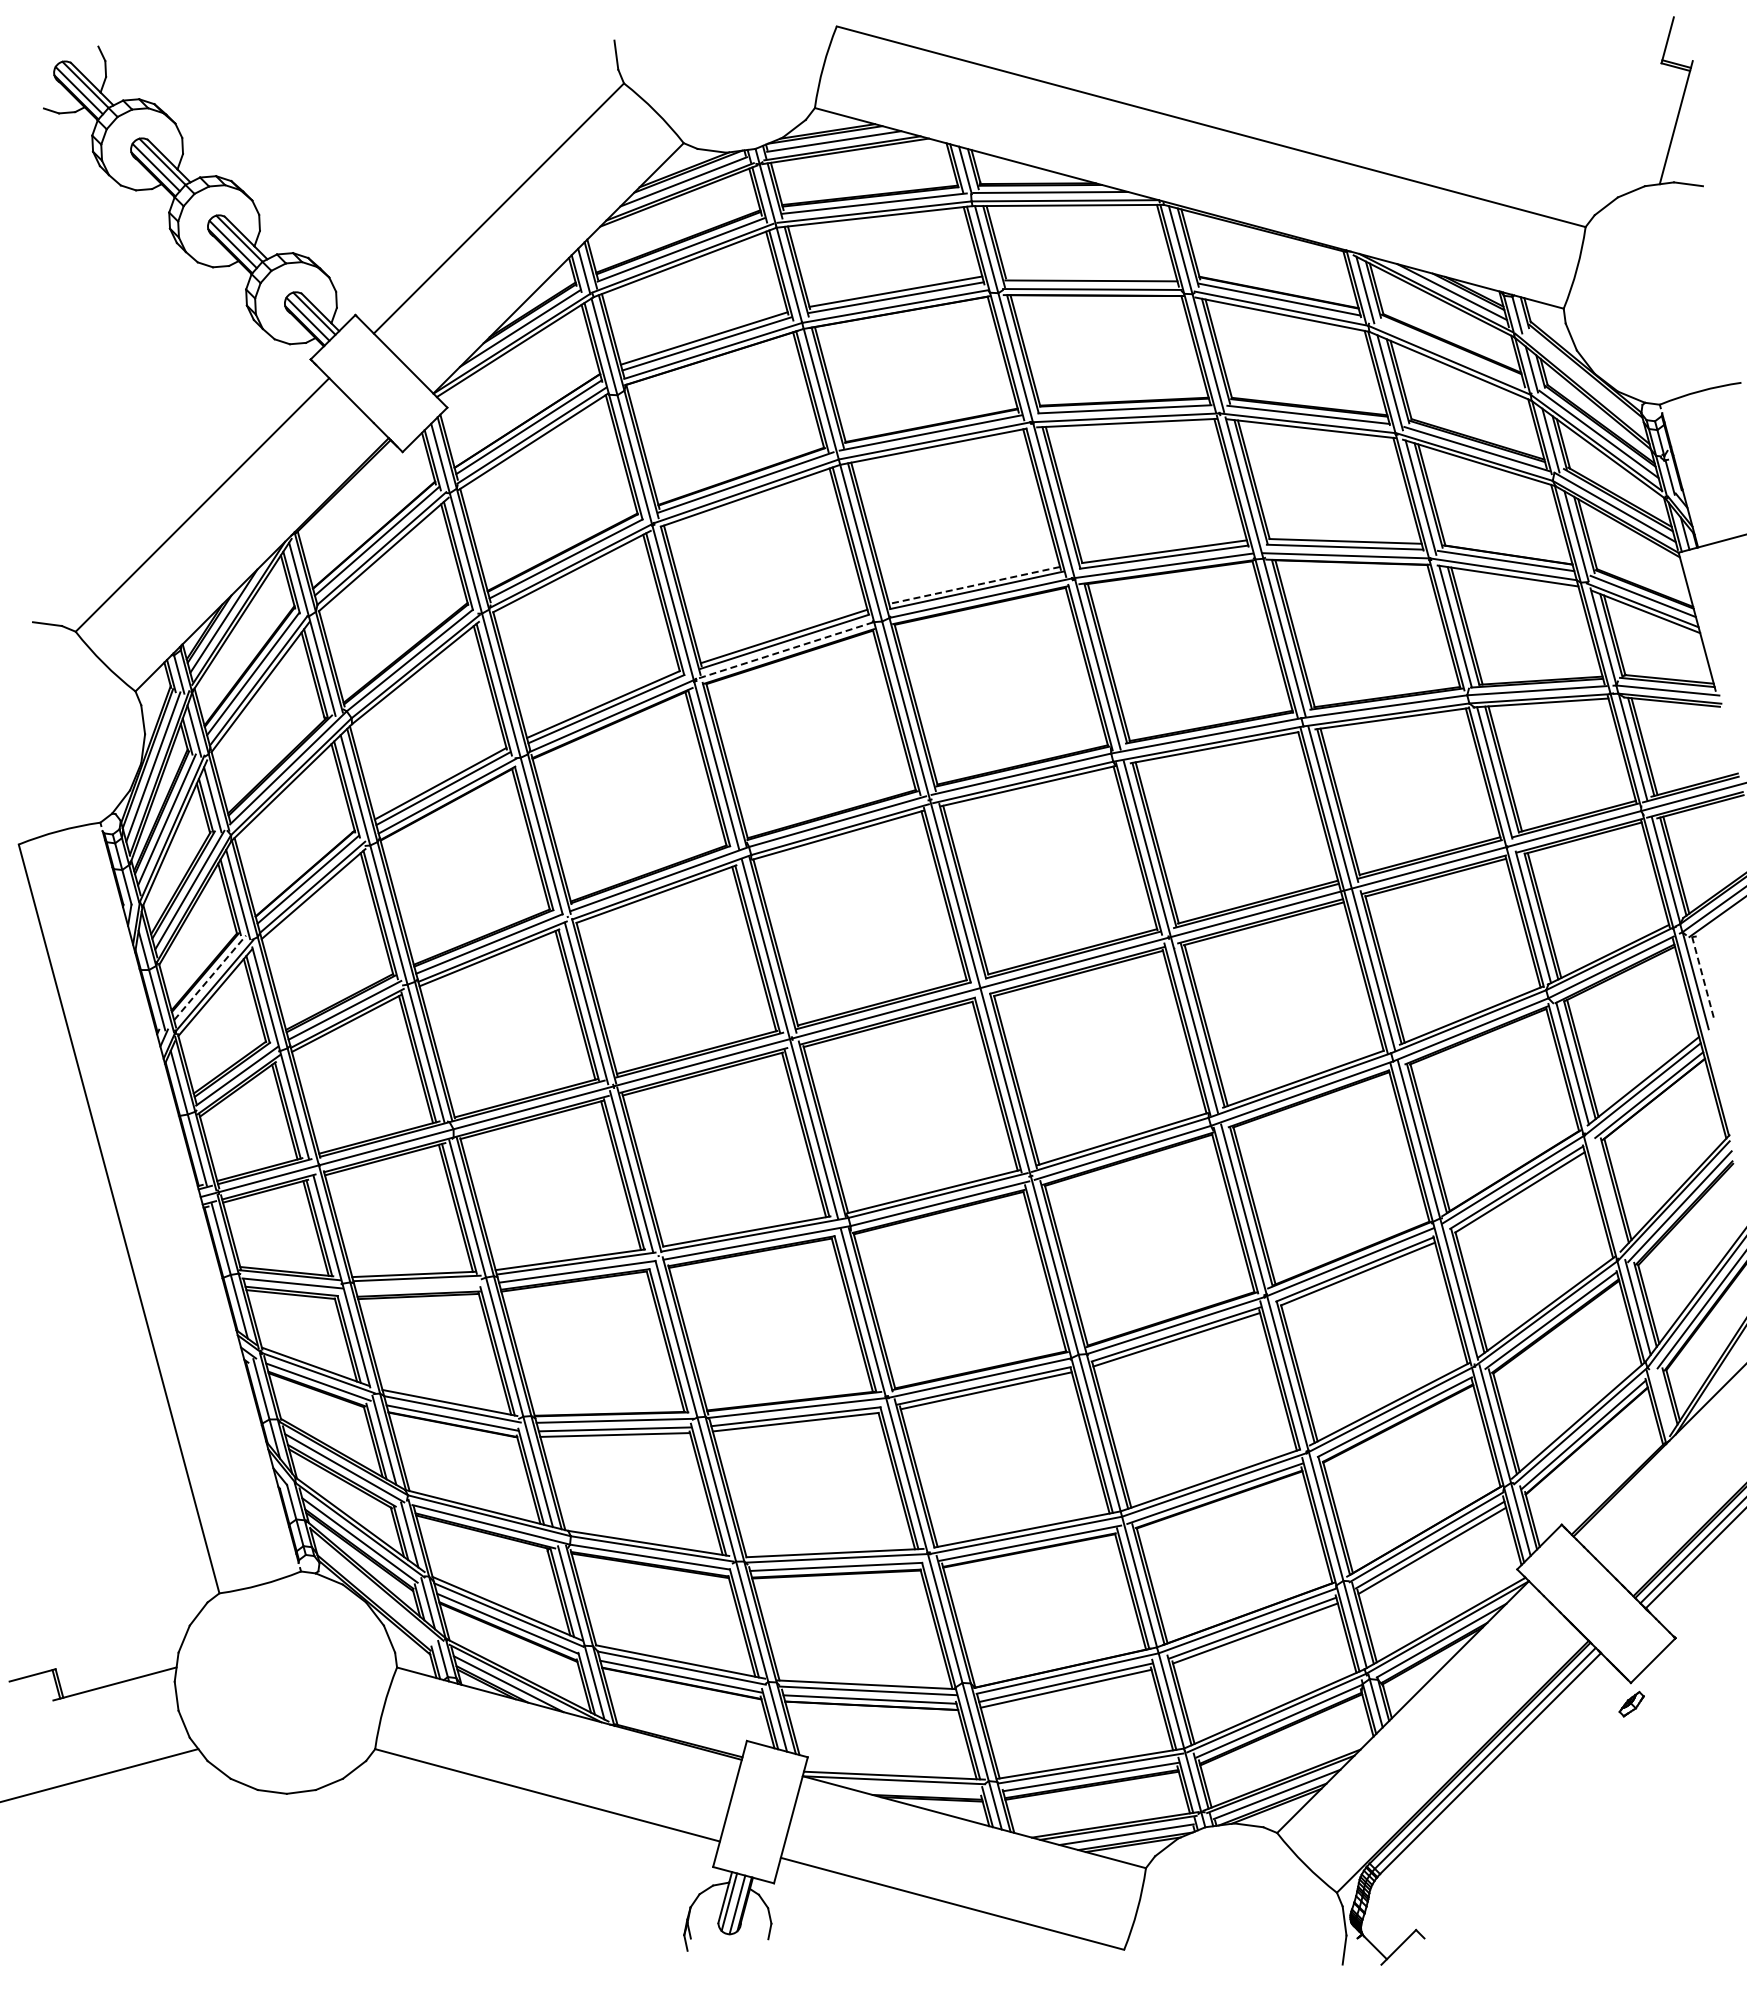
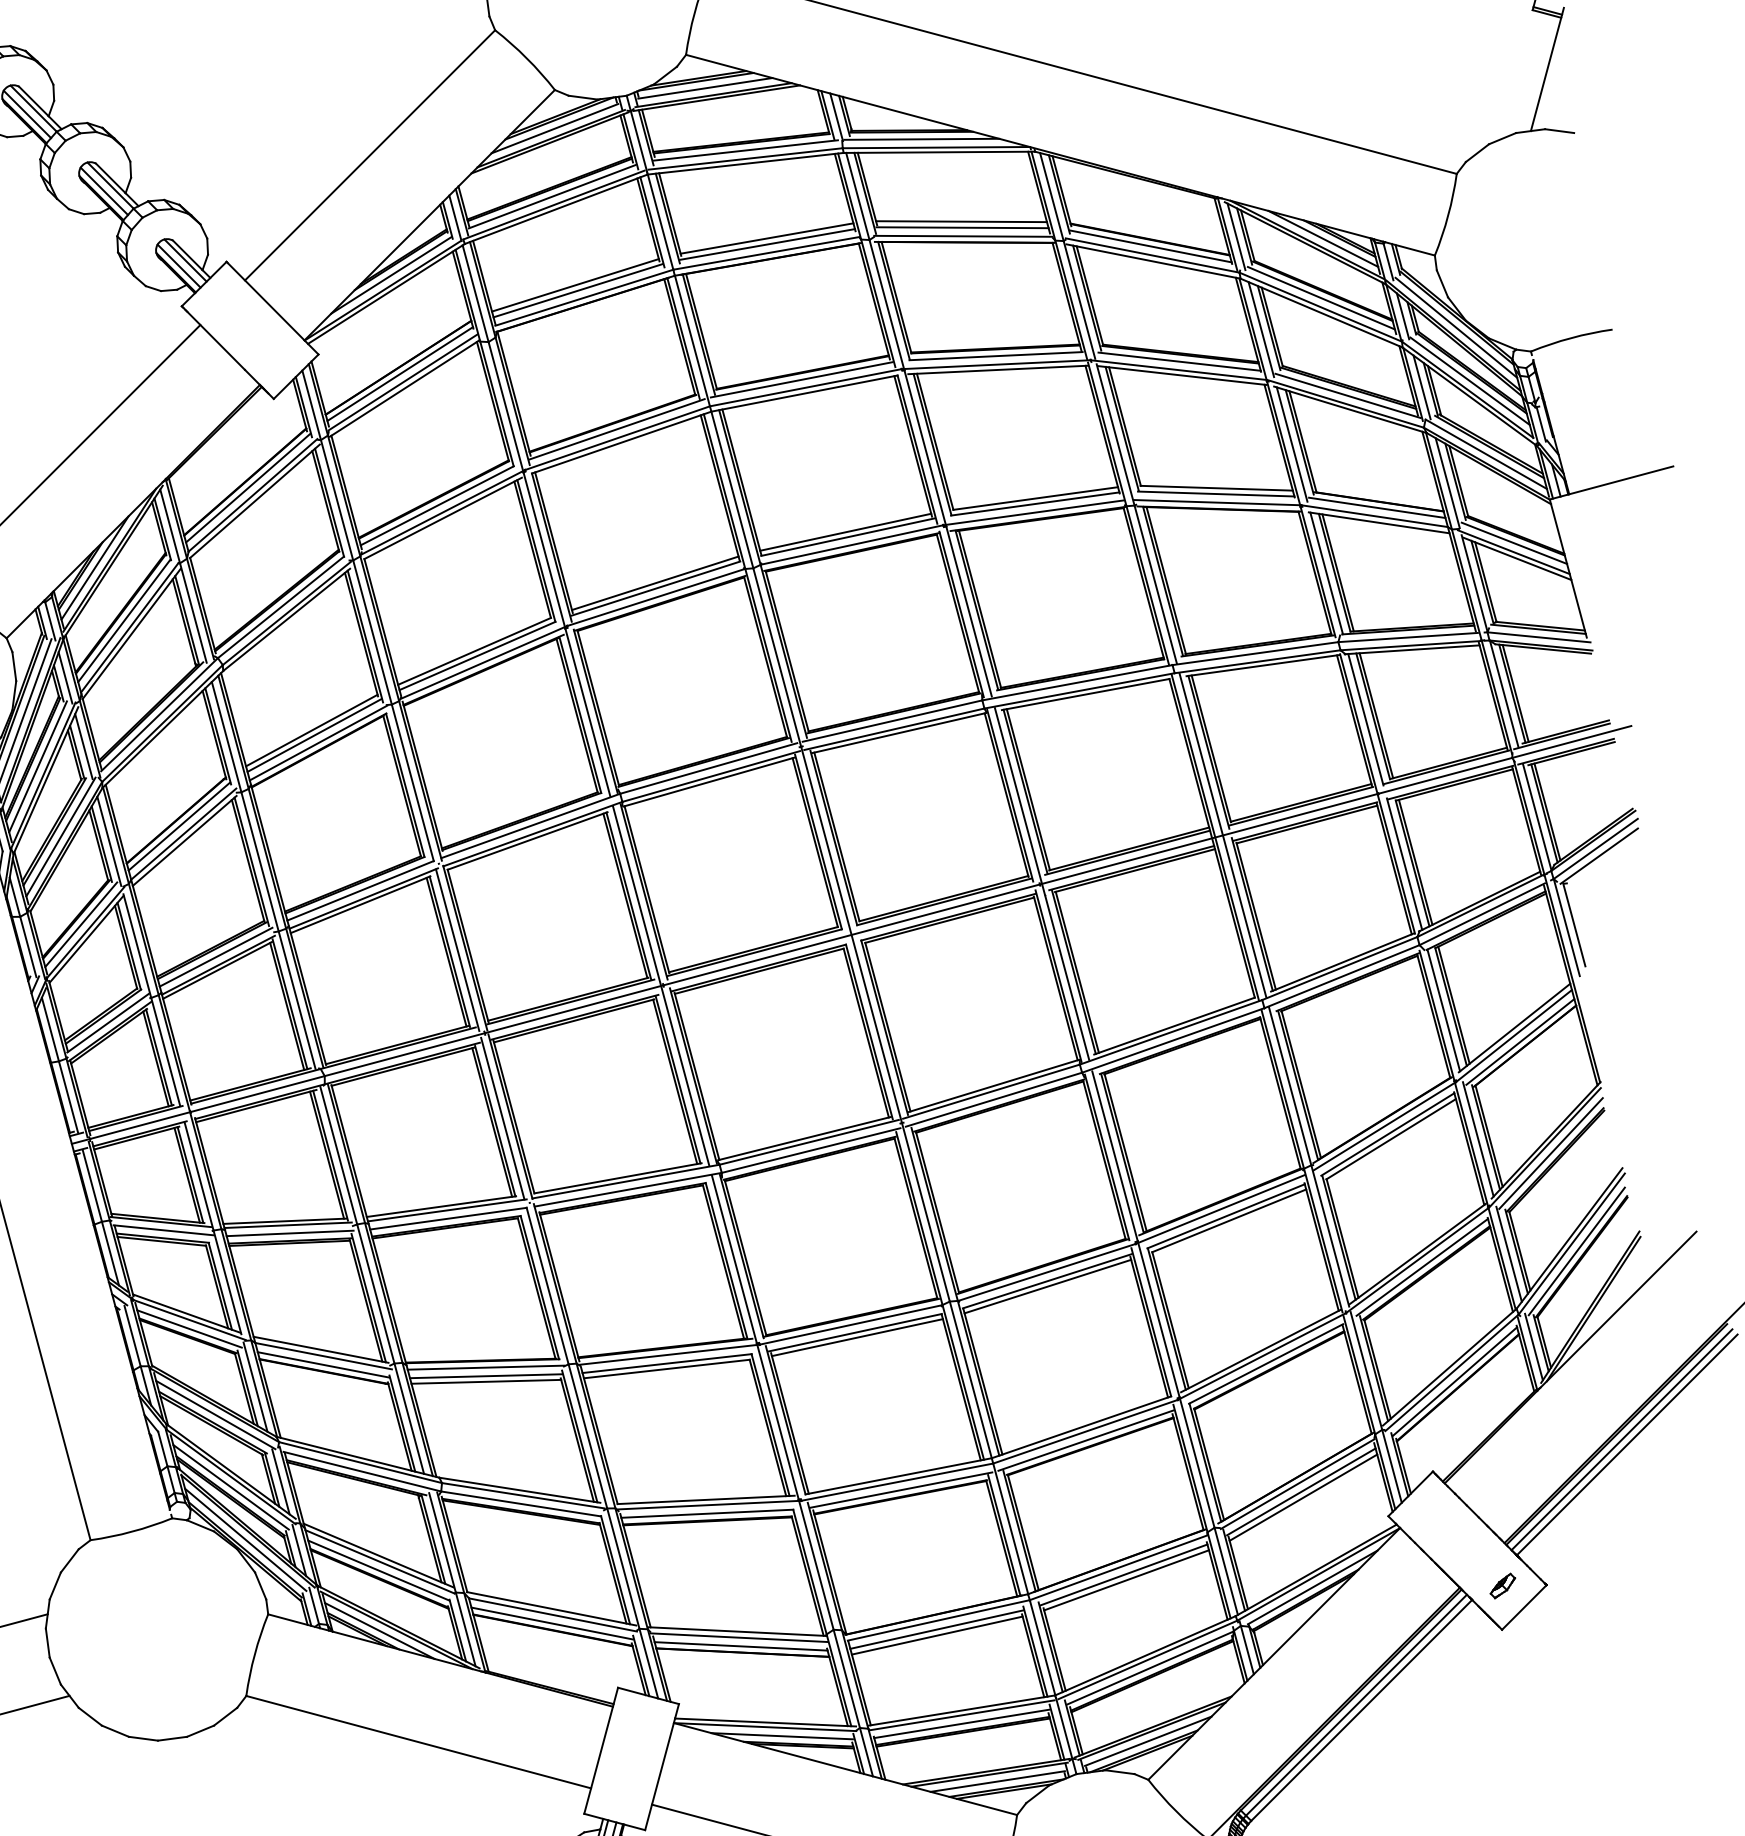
line: (1089, 274) -> (960, 221), added
line: (1449, 351) -> (1320, 298), added
line: (1585, 380) -> (1456, 327), added
line: (974, 585) -> (845, 532), dashed -> solid
line: (784, 650) -> (655, 597), dashed -> solid
line: (210, 977) -> (81, 924), dashed -> solid
line: (1703, 978) -> (1574, 925), dashed -> solid
line: (1606, 1192) -> (1477, 1139), added
line: (418, 1286) -> (289, 1233), added
line: (1662, 1400) -> (1533, 1347), added
line: (374, 1592) -> (245, 1539), added
part: (1631, 1703) -> (1502, 1585), moved
line: (910, 1789) -> (781, 1736), added

